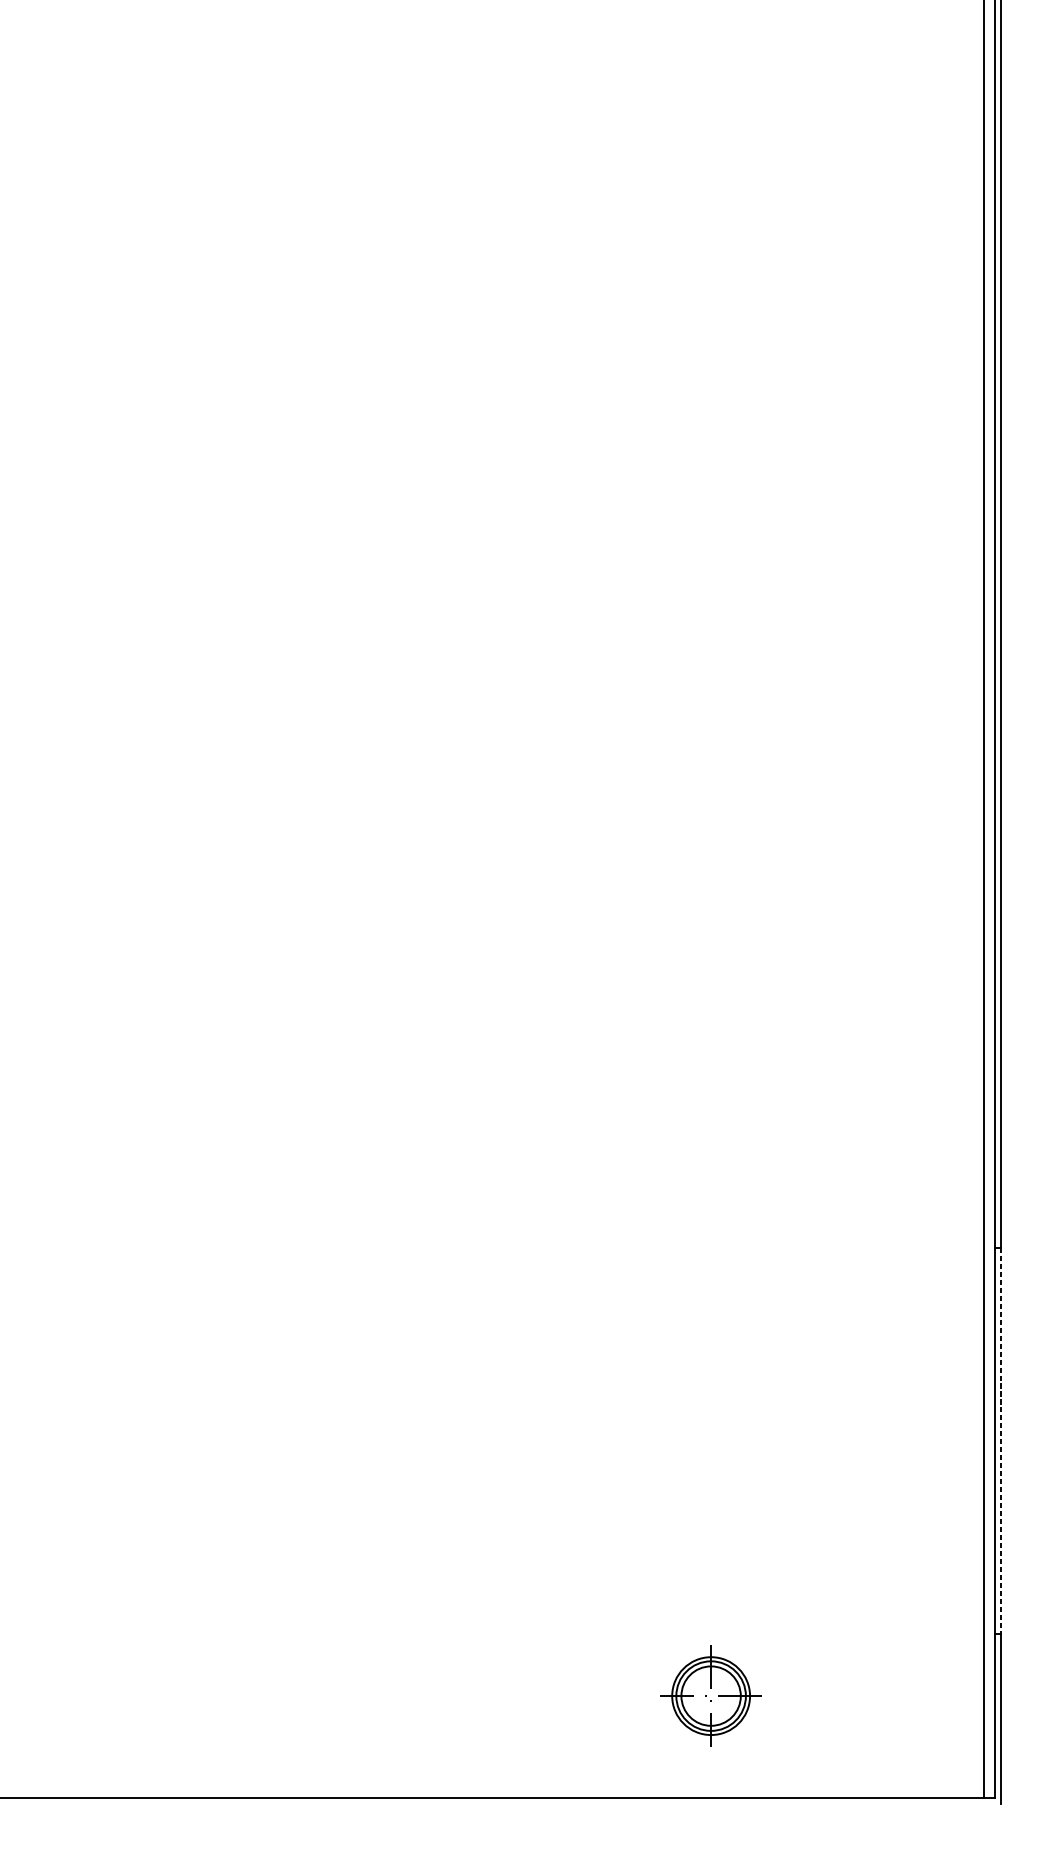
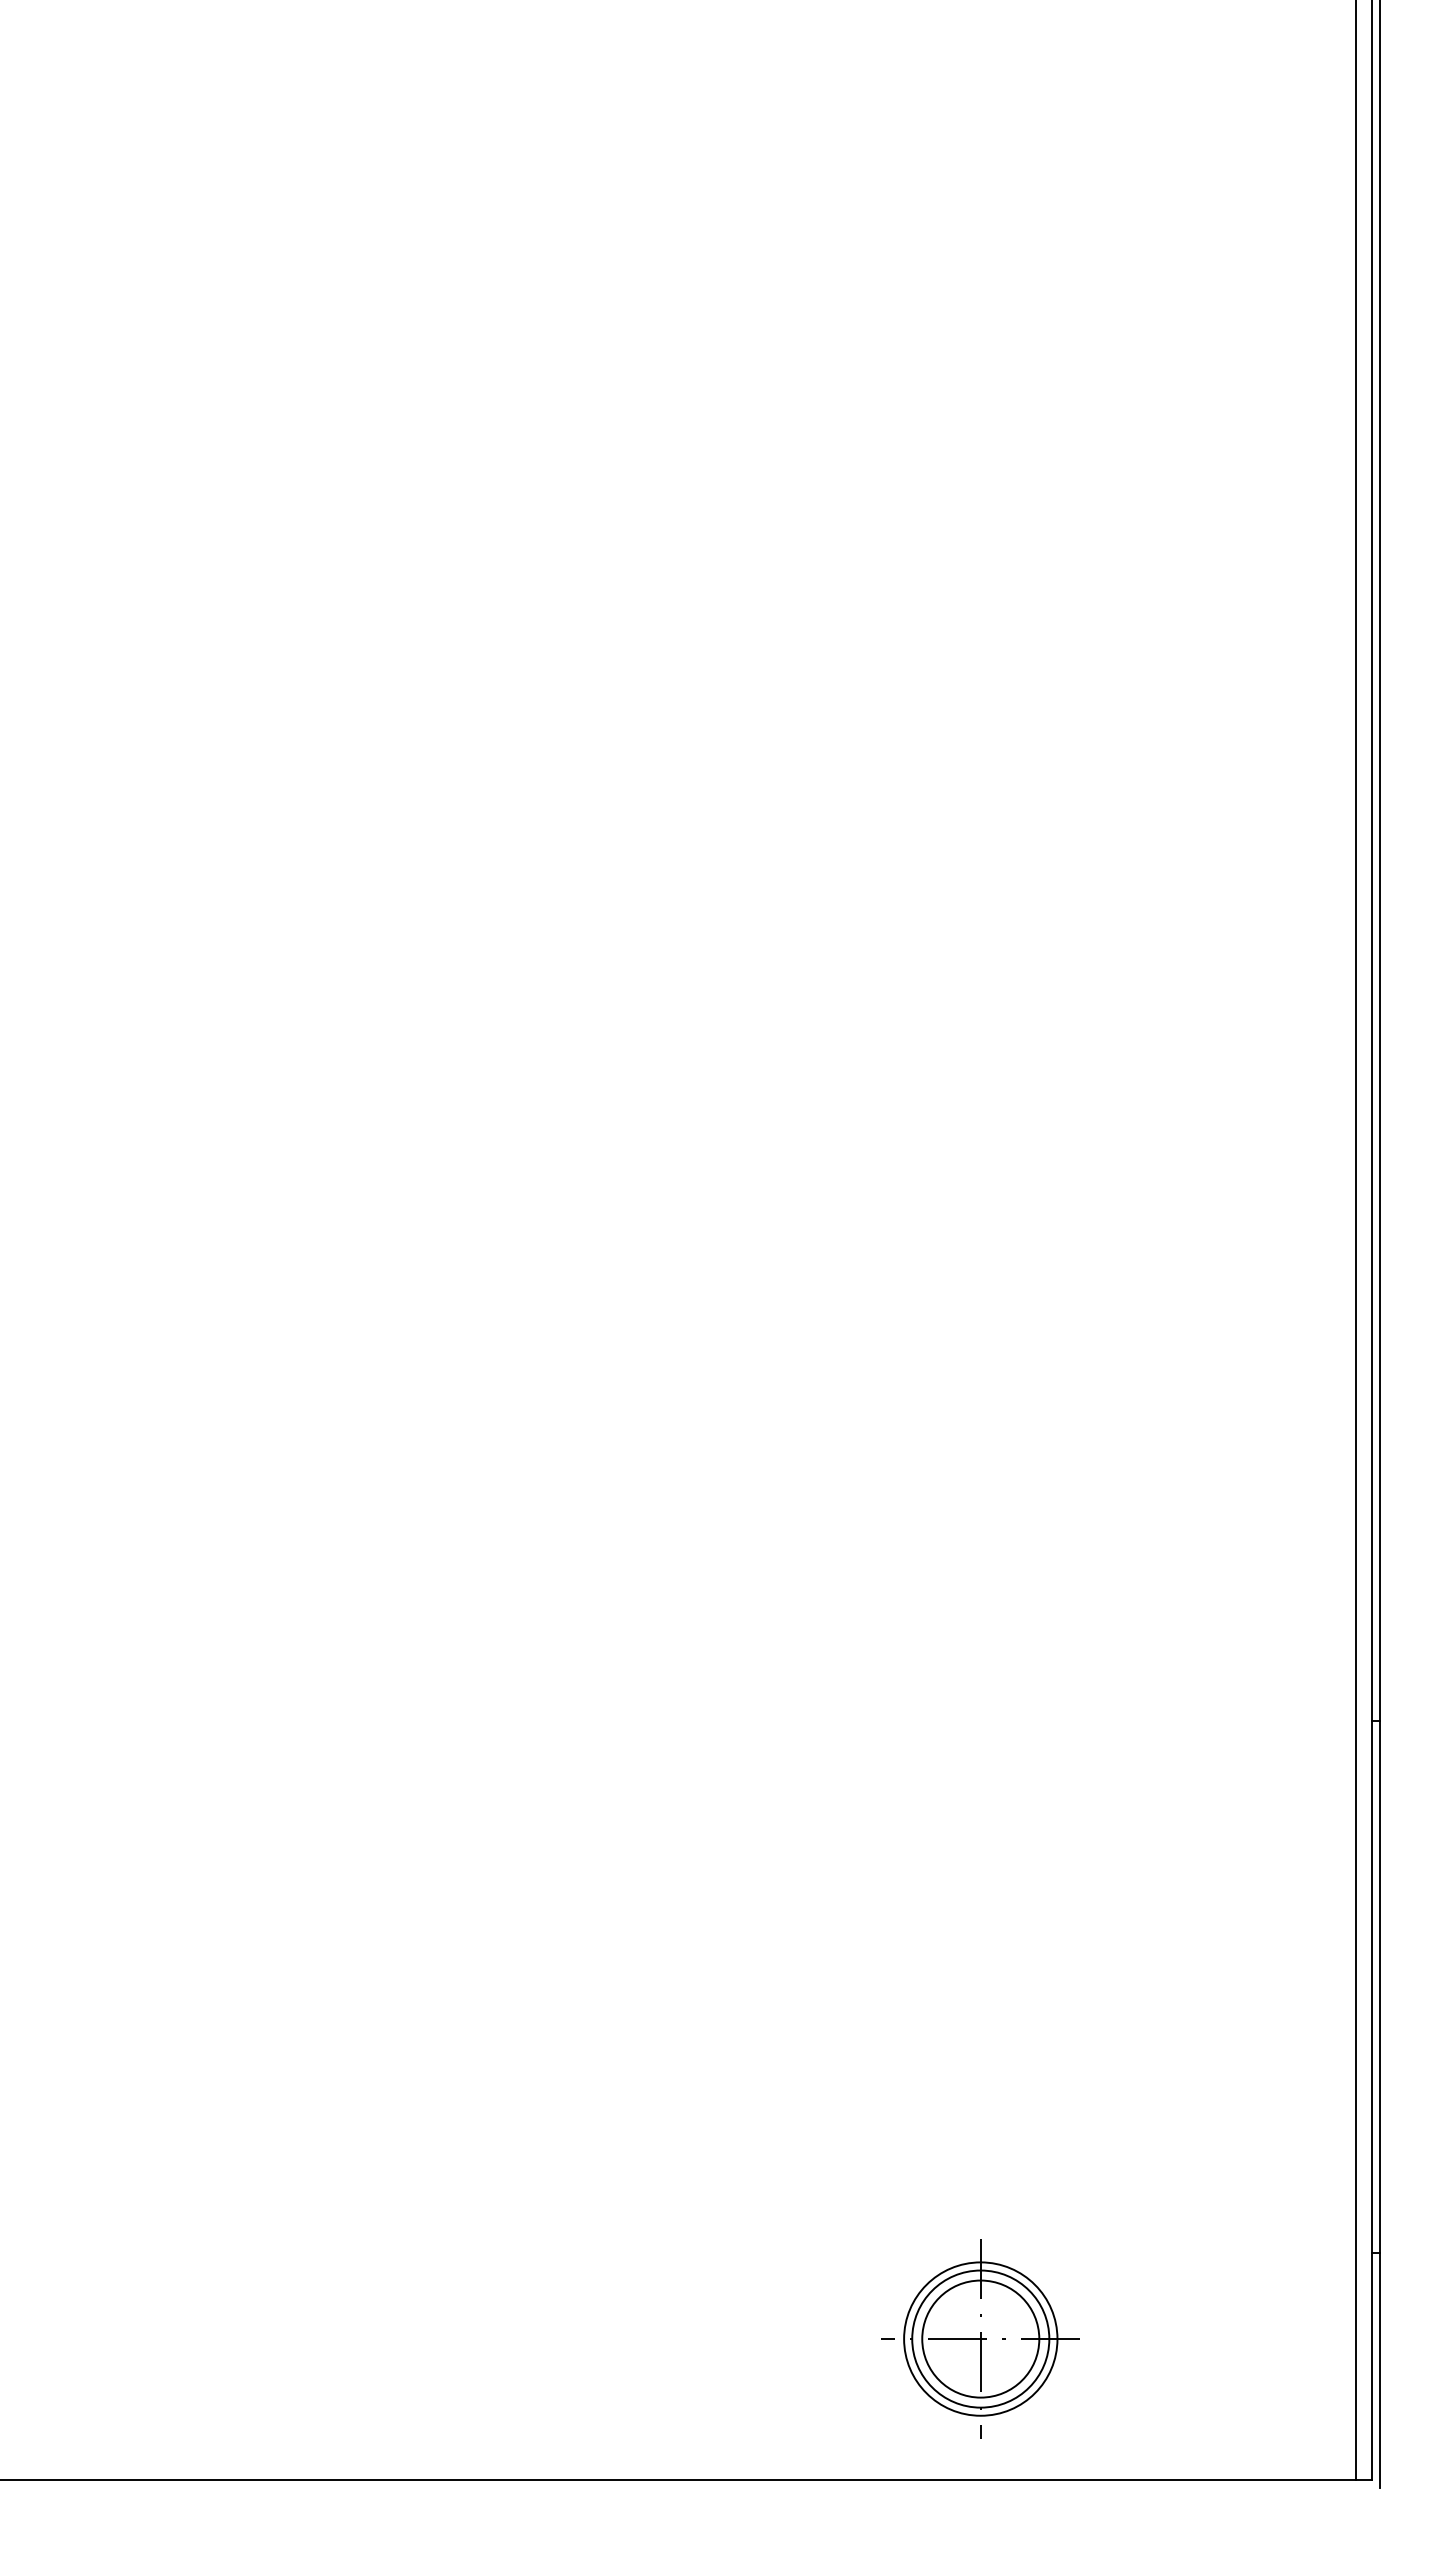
line: (1000, 1441) -> (1379, 1987), dashed -> solid
part: (710, 1695) -> (980, 2338), size x1.43

